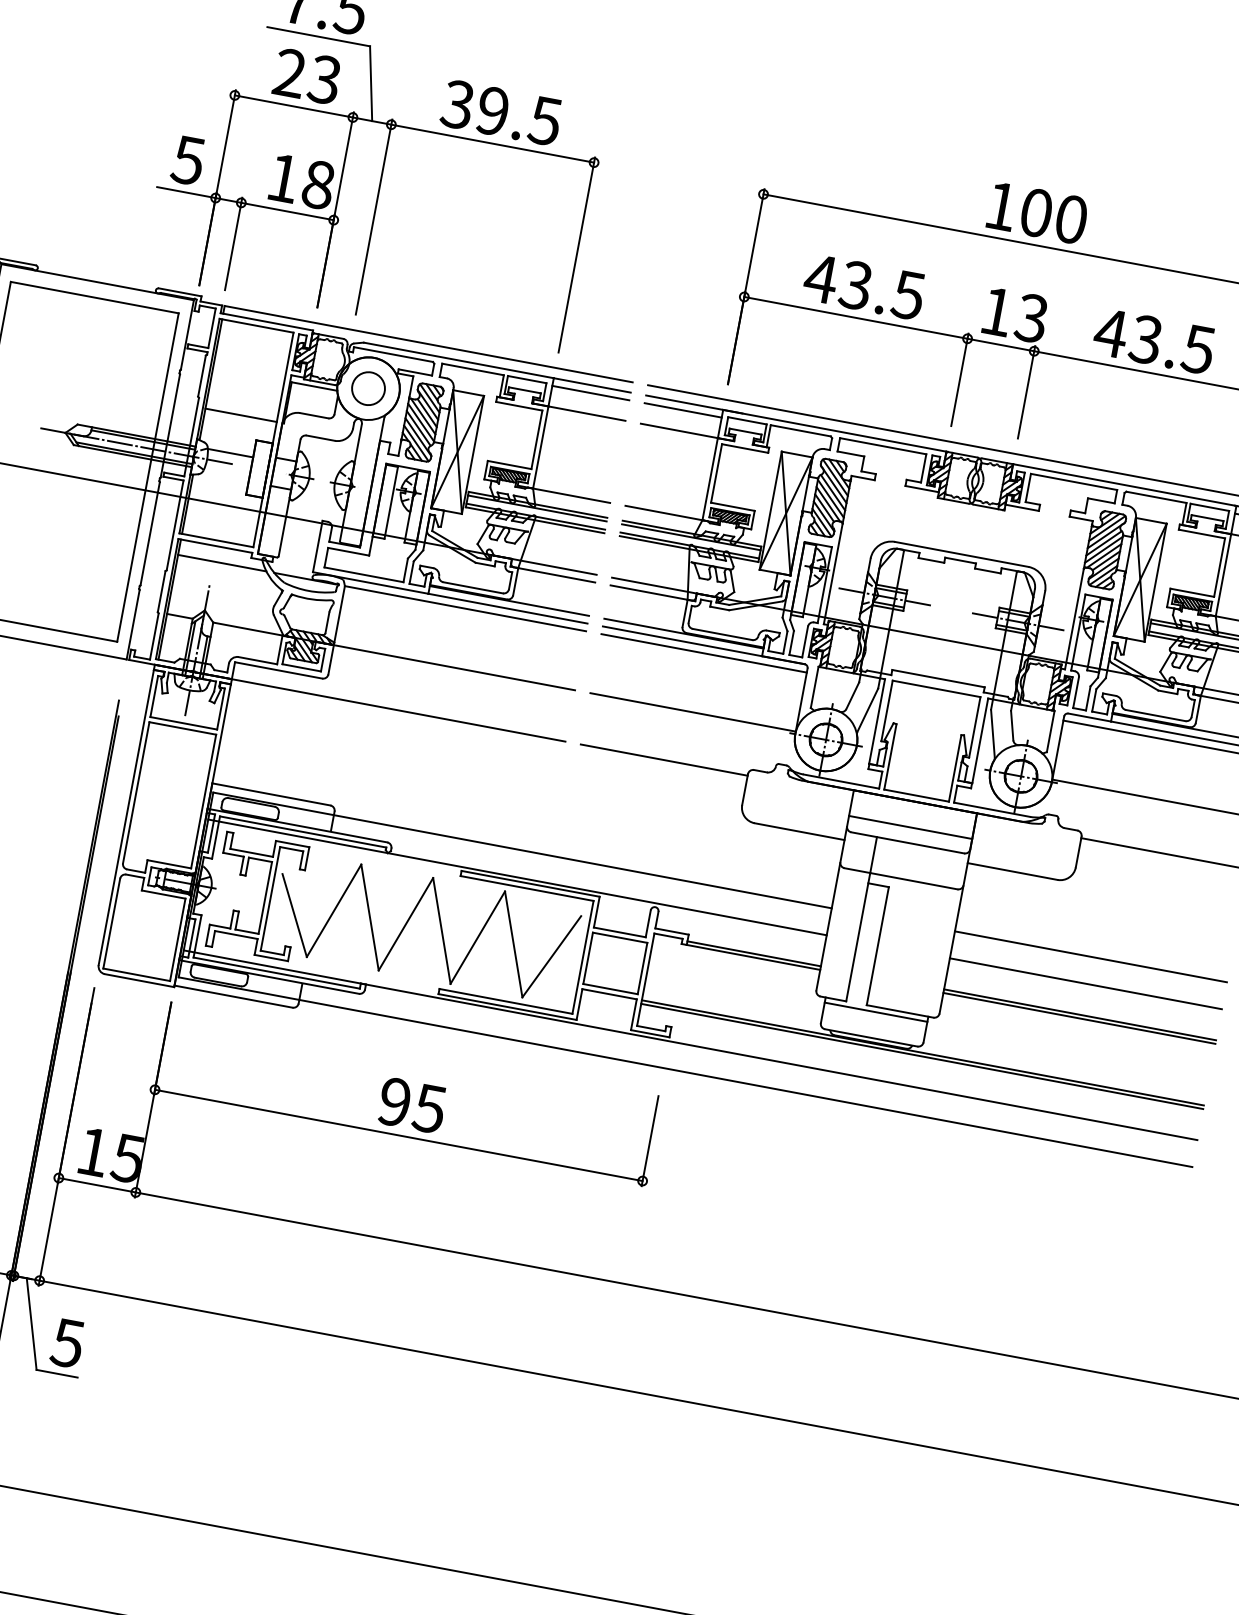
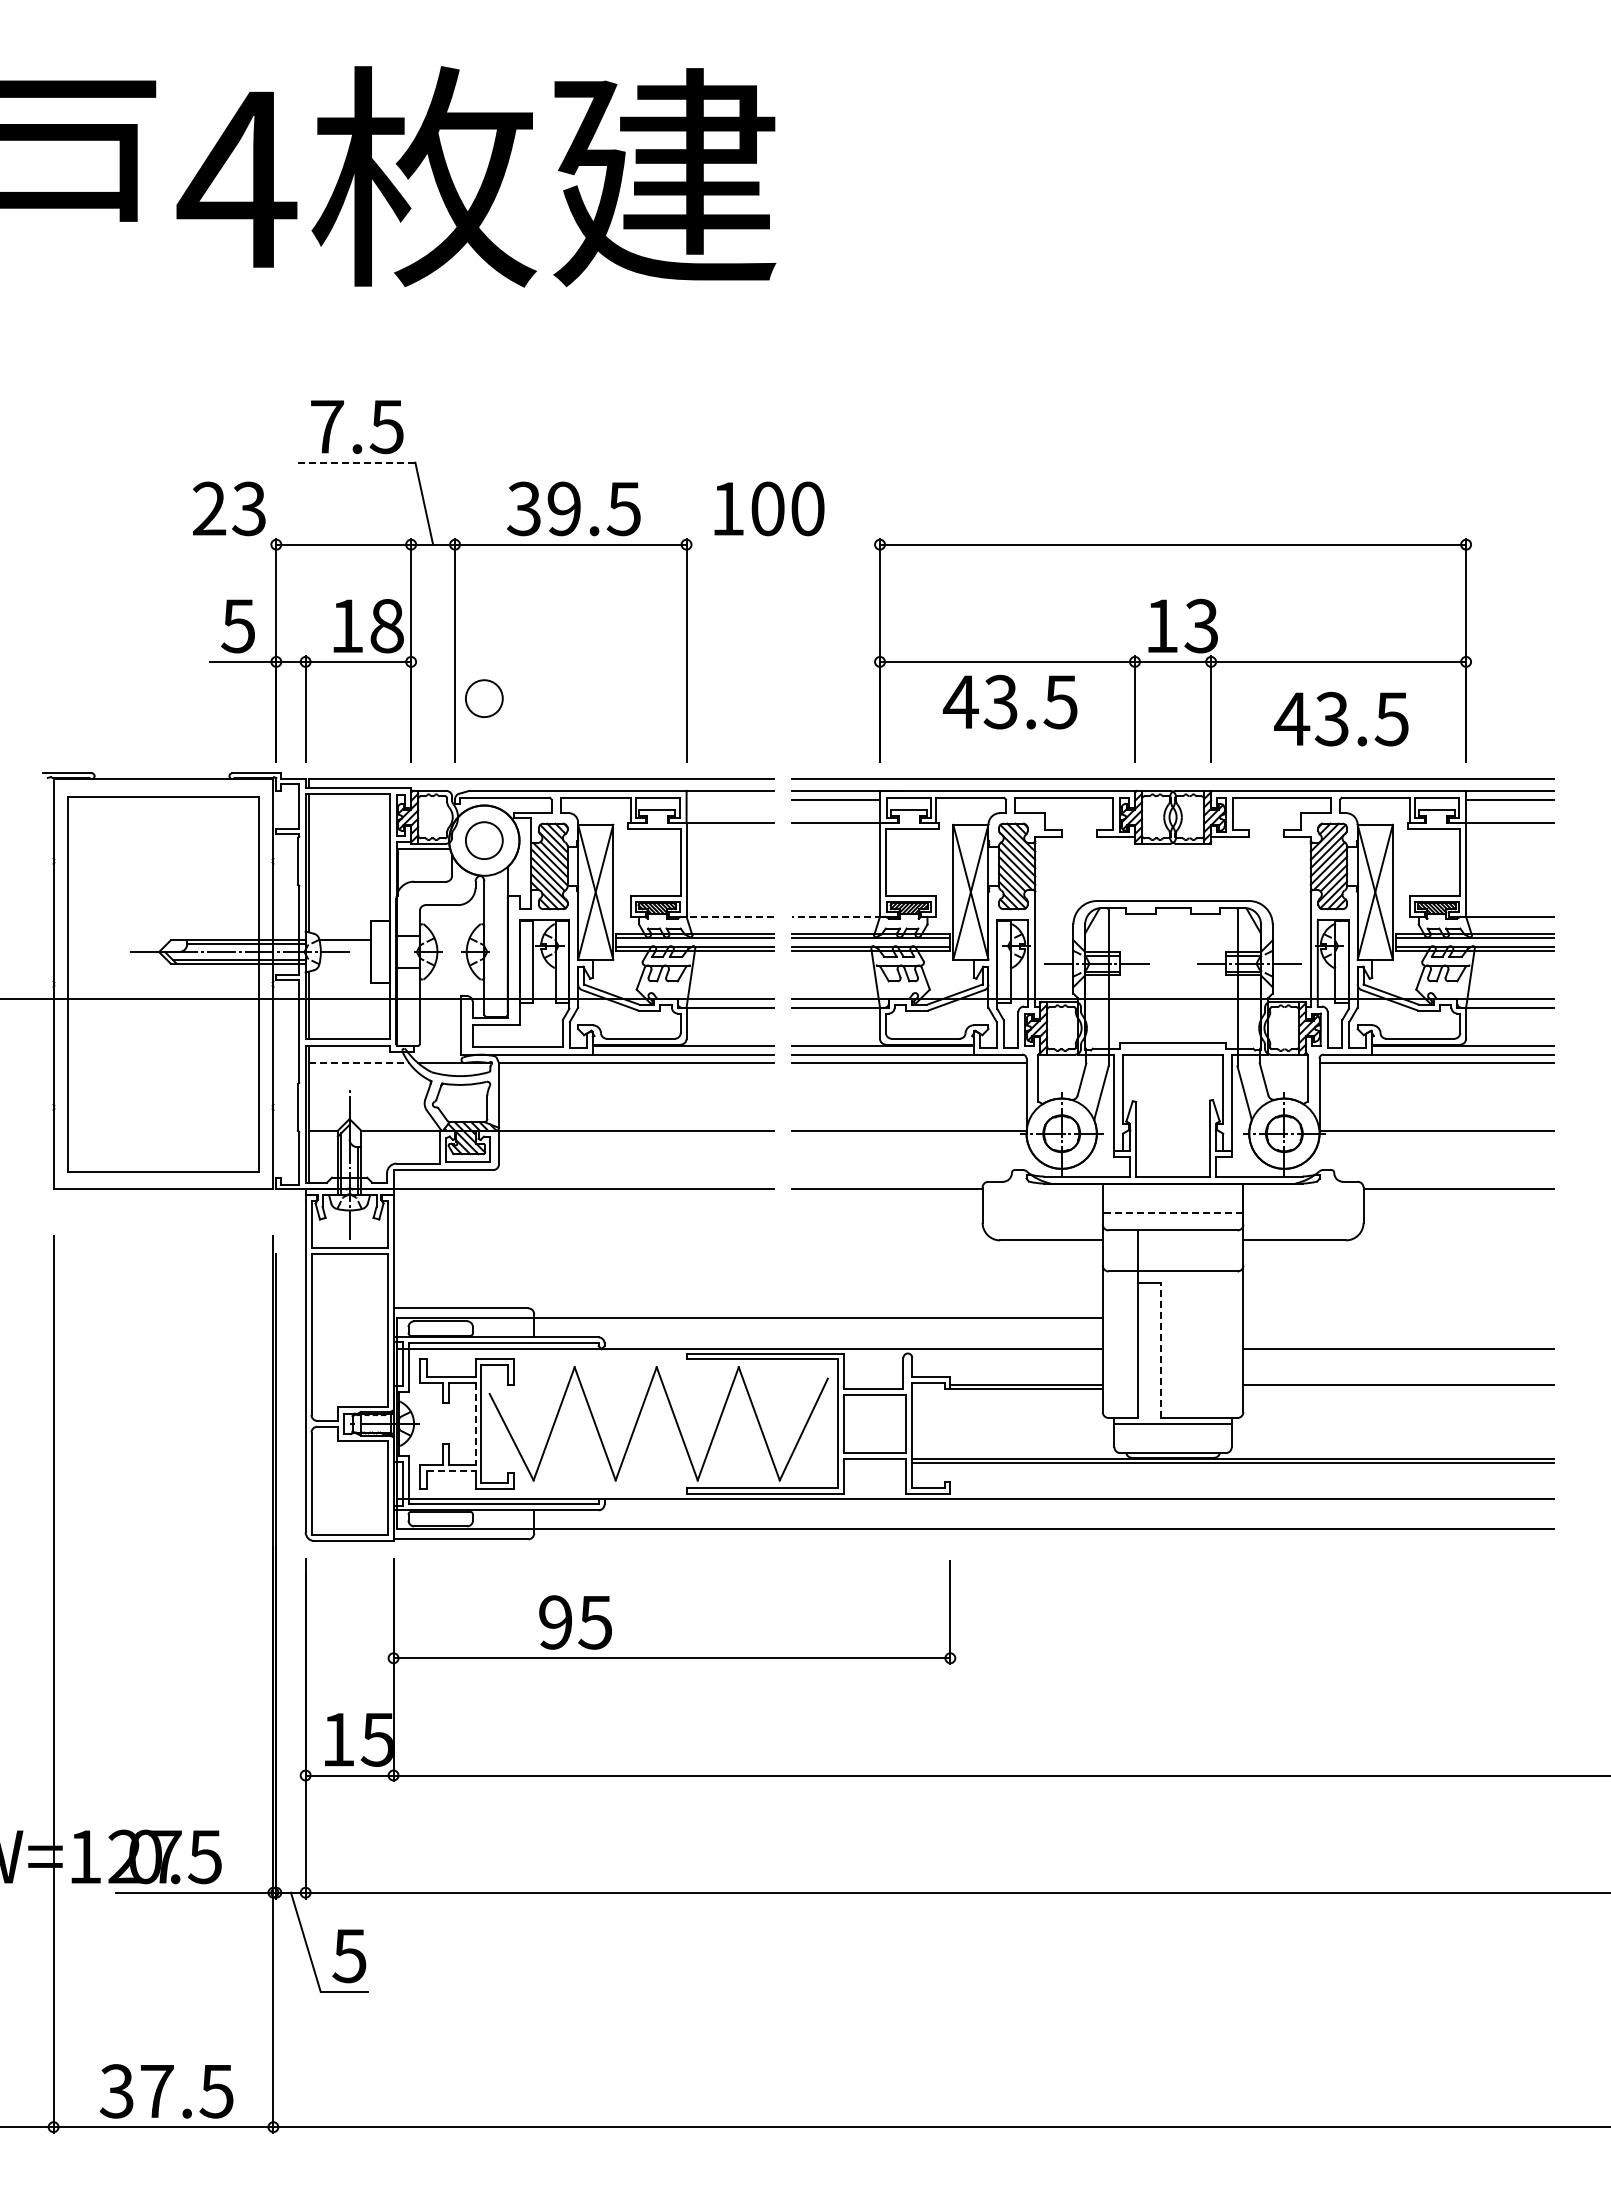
line: (318, 36) -> (356, 462), solid -> dashed
text: (307, 76) -> (229, 508), moved
text: (1037, 212) -> (769, 508), moved
circle: (391, 264) -> (484, 698), added
text: (863, 286) -> (1009, 701), moved
text: (1154, 340) -> (1341, 718), moved
line: (590, 392) -> (730, 799), removed
line: (241, 415) -> (349, 896), removed
line: (570, 495) -> (729, 916), solid -> dashed
line: (664, 512) -> (836, 916), solid -> dashed
line: (222, 563) -> (359, 1063), solid -> dashed
line: (910, 827) -> (1172, 1212), solid -> dashed
line: (265, 898) -> (475, 1424), solid -> dashed
line: (236, 934) -> (451, 1470), solid -> dashed
line: (877, 946) -> (1161, 1350), solid -> dashed
line: (1090, 956) -> (1398, 1318), removed
line: (1079, 1018) -> (1398, 1388), removed
text: (412, 1105) -> (575, 1622), moved

